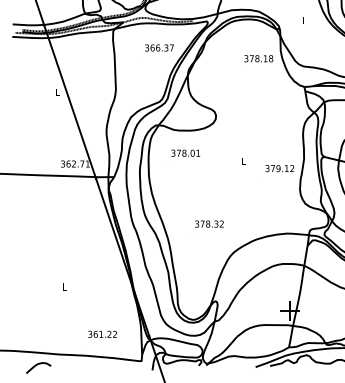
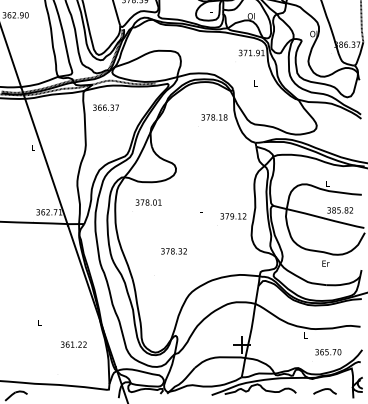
text: (158, 47) -> (105, 107), moved
text: (208, 224) -> (173, 251), moved
text: (102, 334) -> (73, 344), moved

